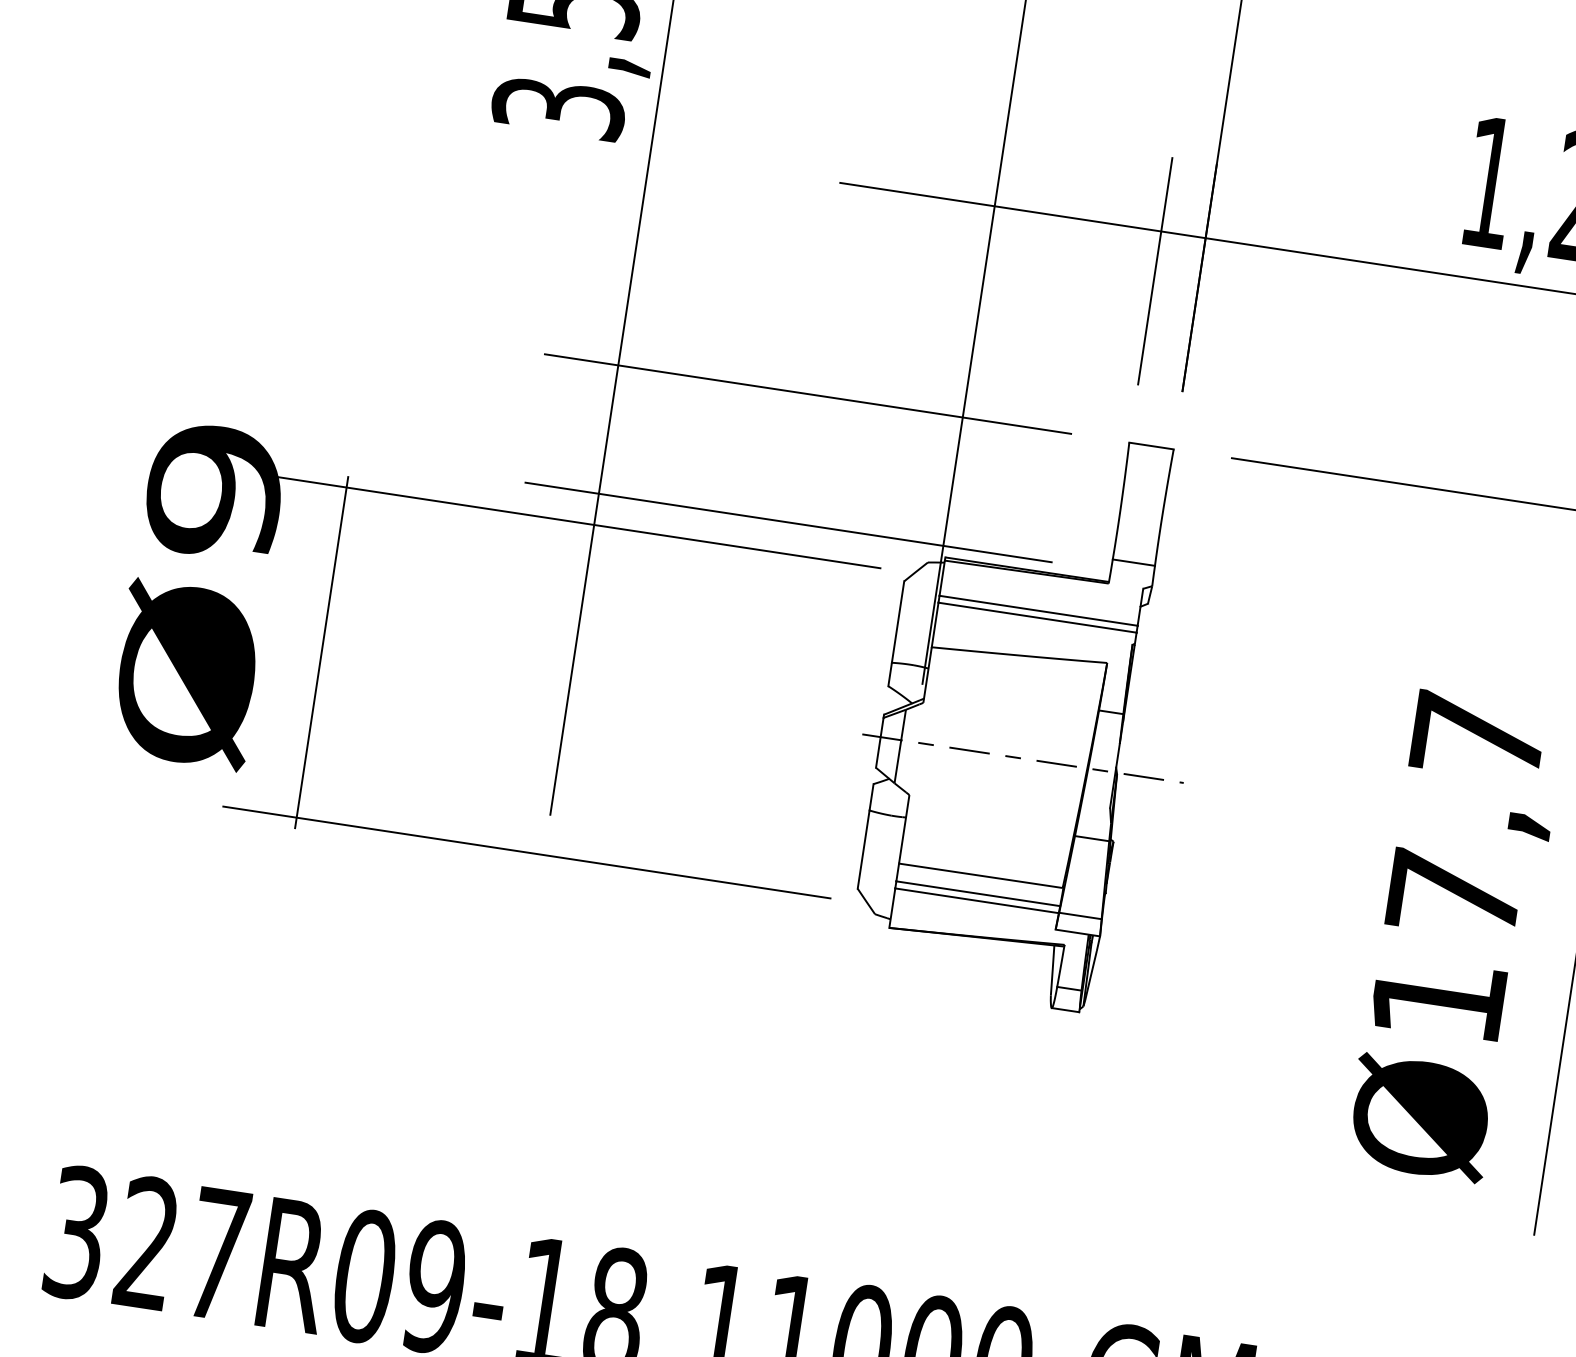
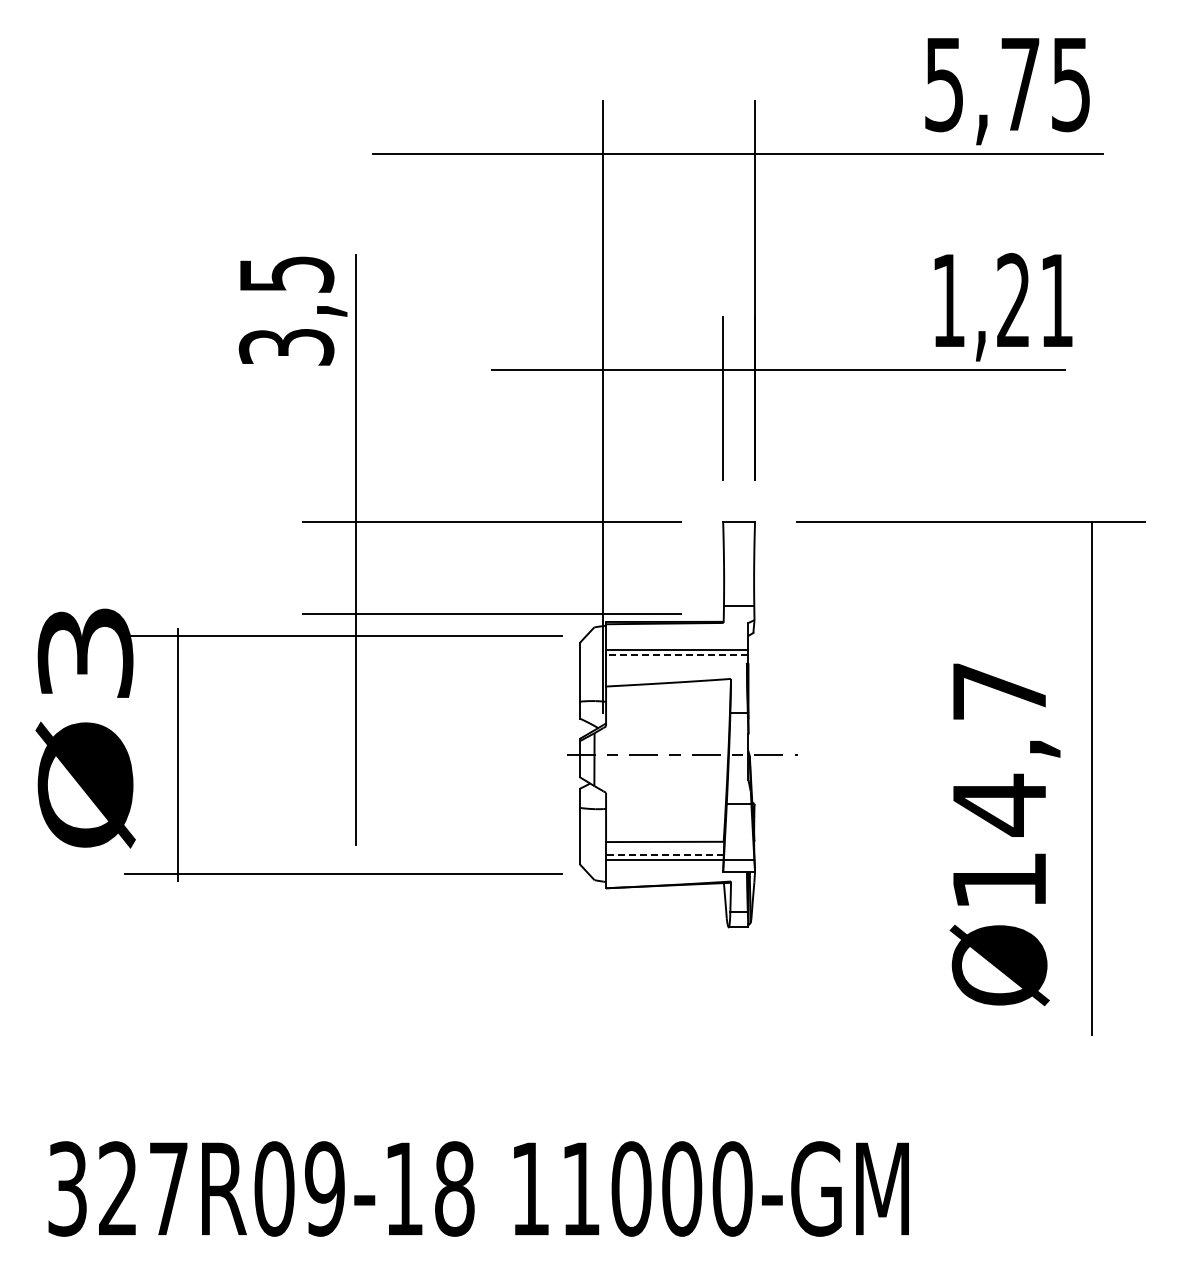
text: (214, 491) -> (85, 653), Ø9 -> Ø3
line: (1036, 617) -> (676, 654), solid -> dashed
line: (977, 893) -> (664, 854), solid -> dashed
text: (1454, 894) -> (999, 804), Ø17,7 -> Ø14,7

